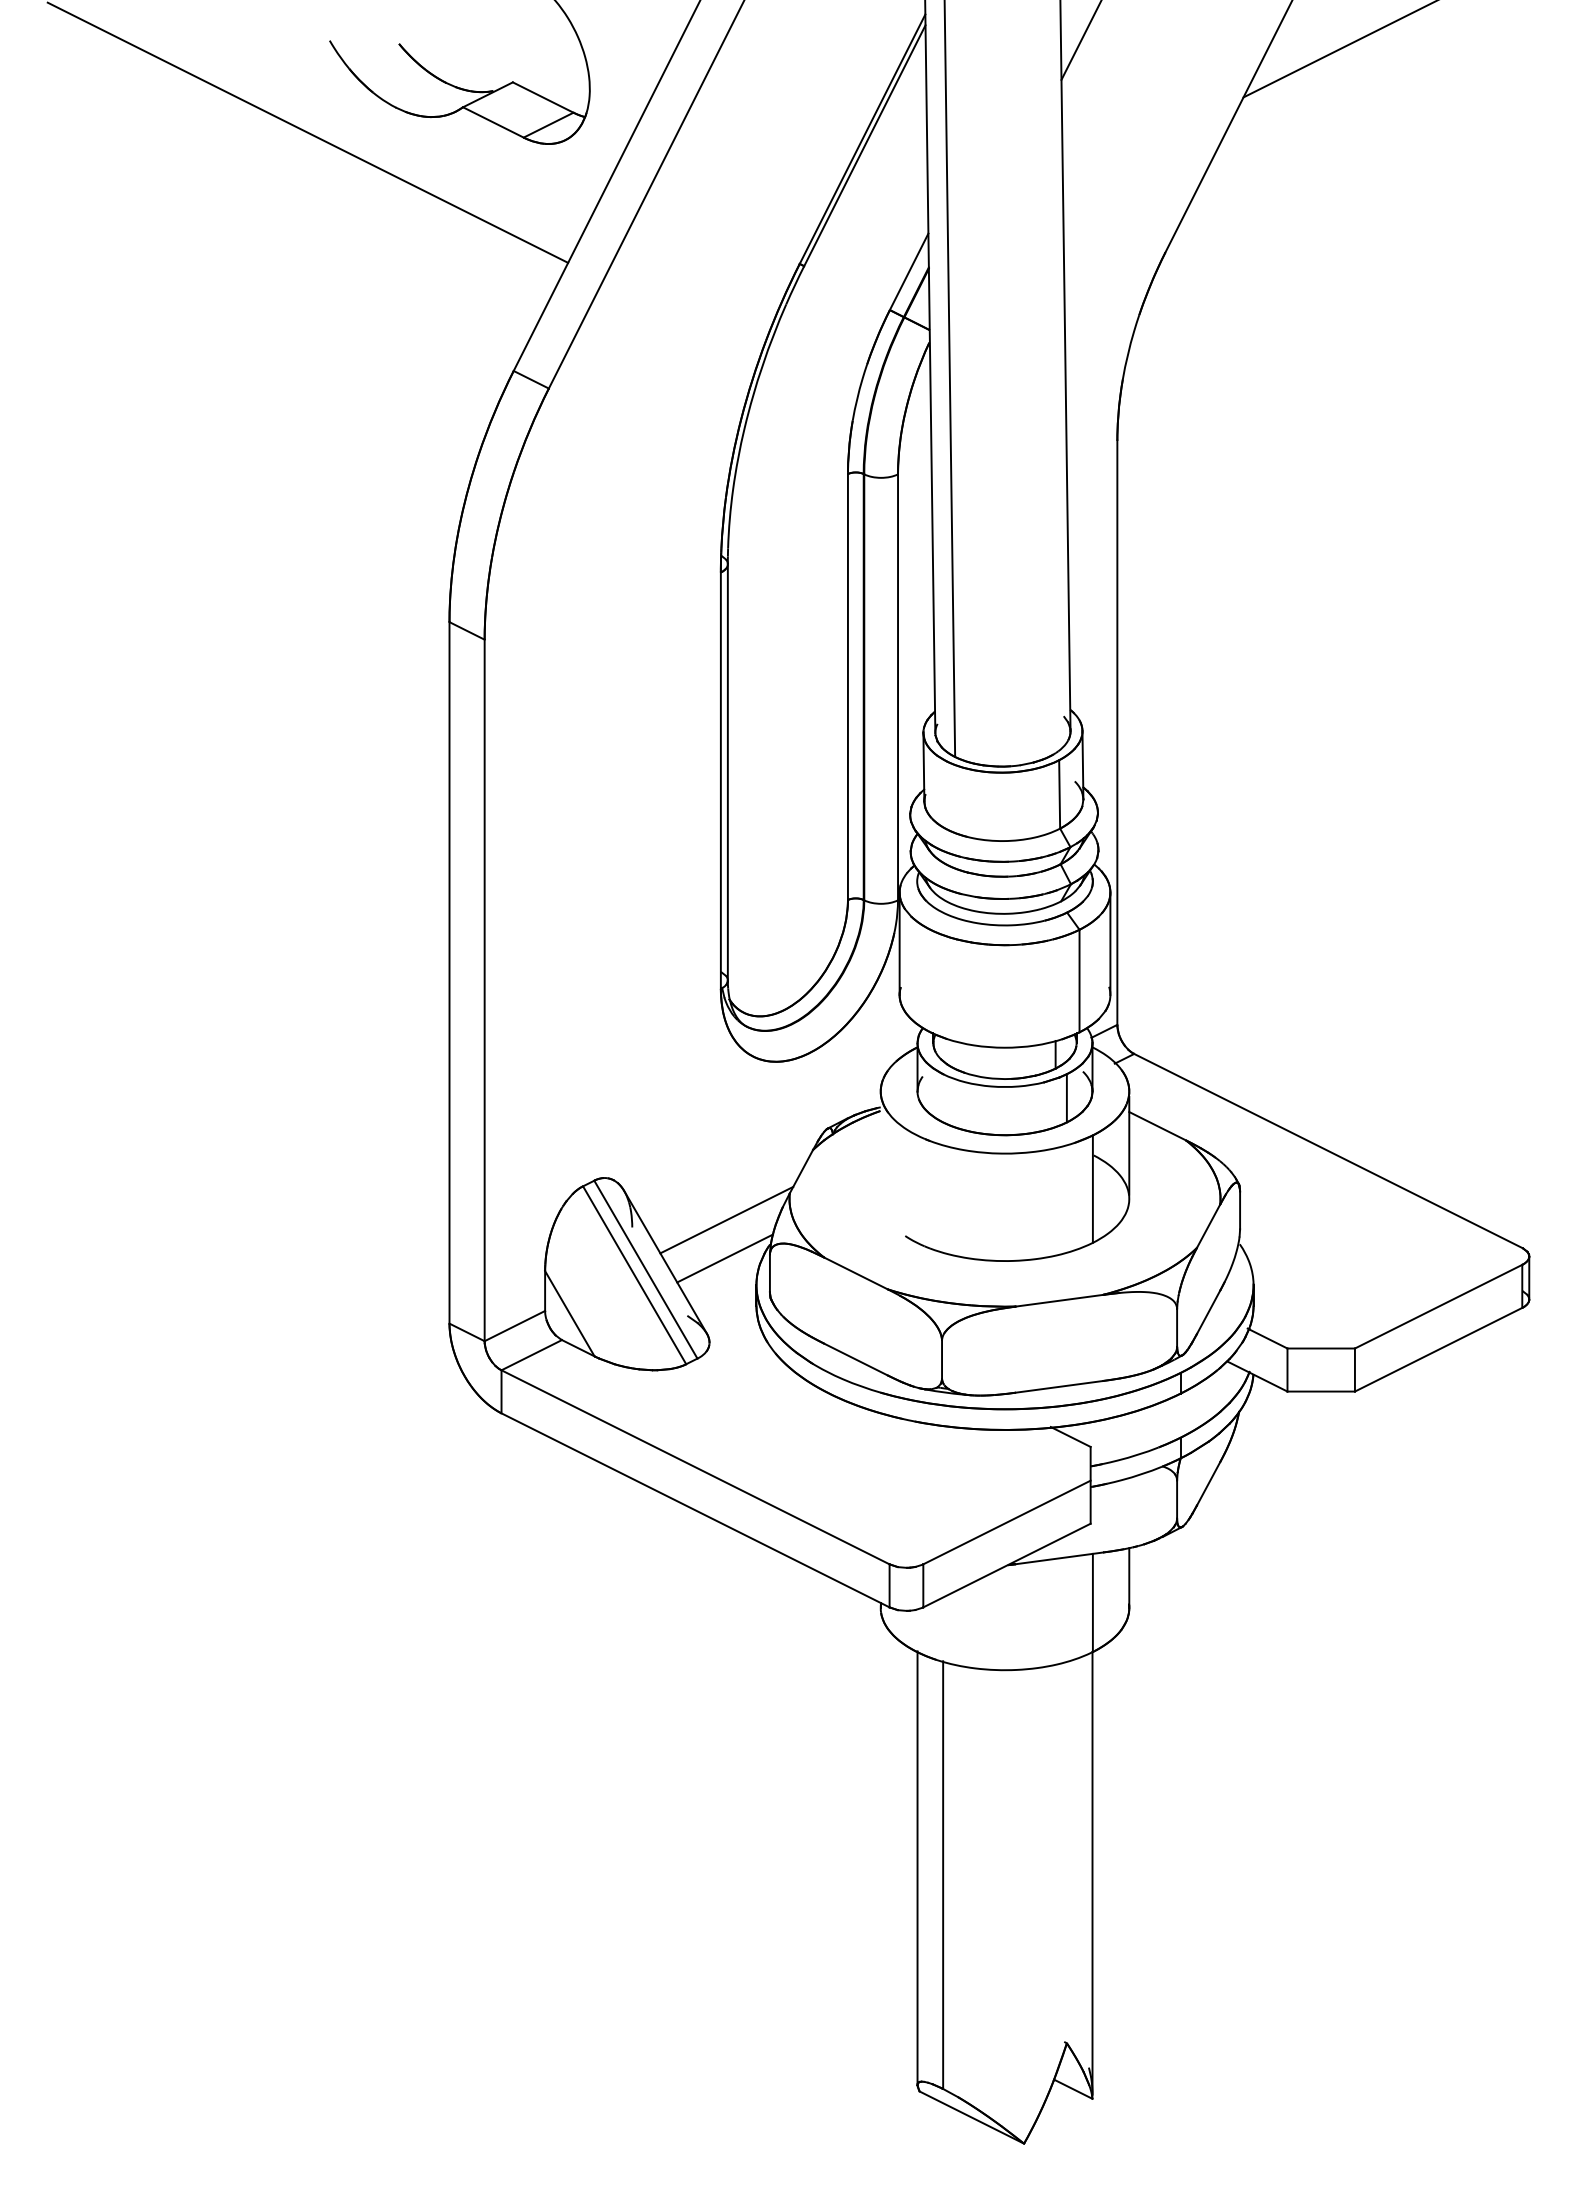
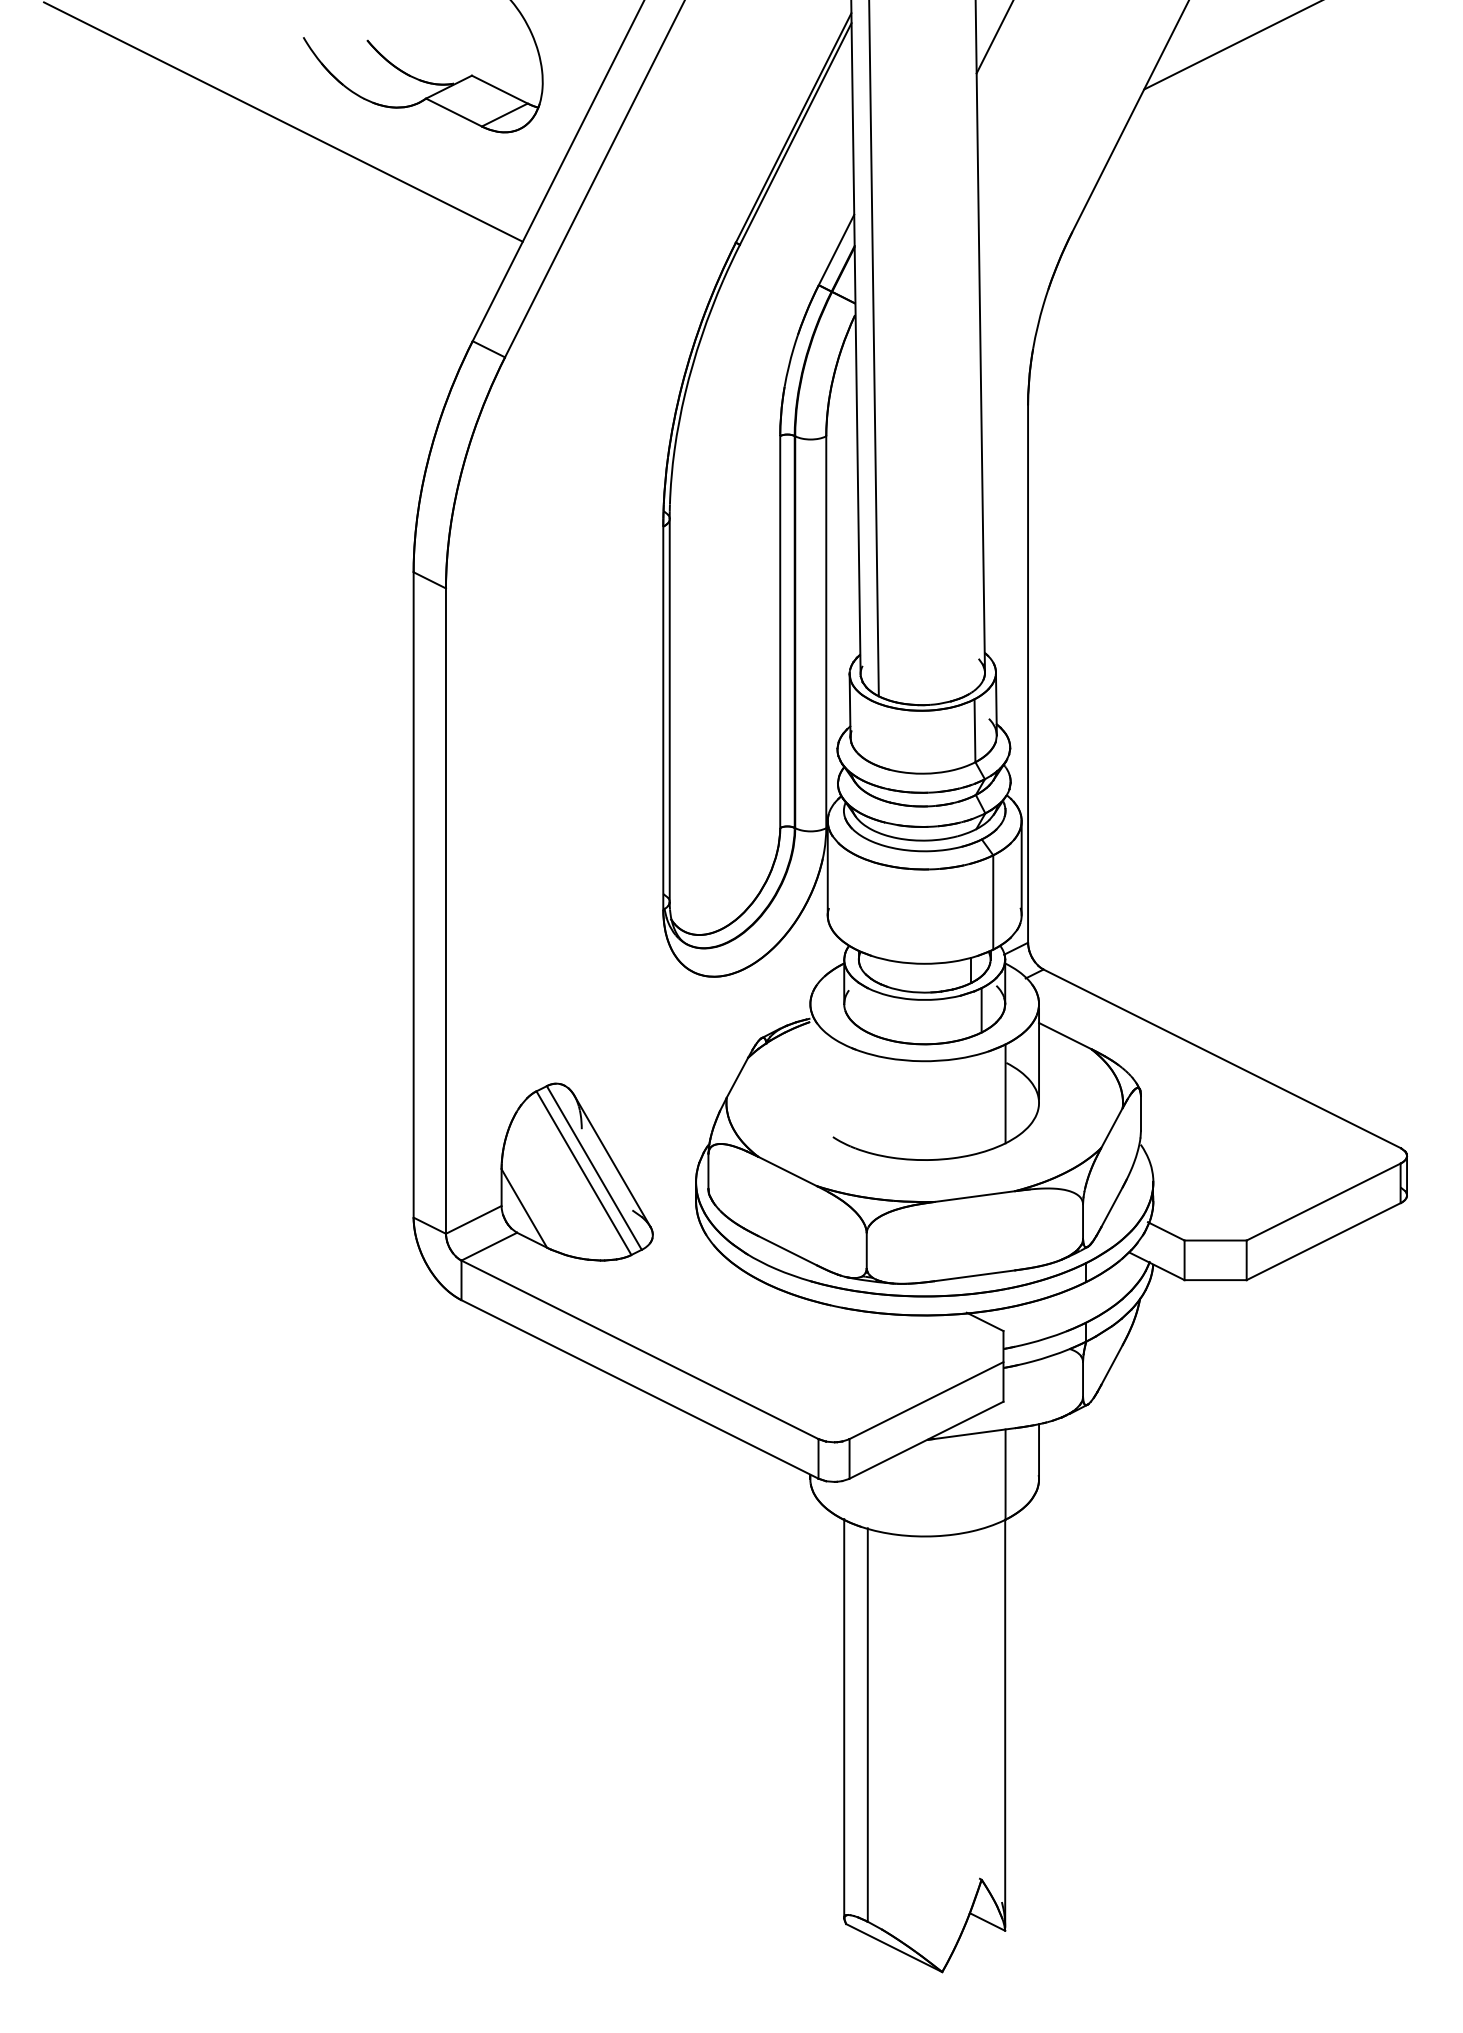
line: (726, 1219) -> (668, 1121), removed
line: (724, 1258) -> (666, 1157), removed

